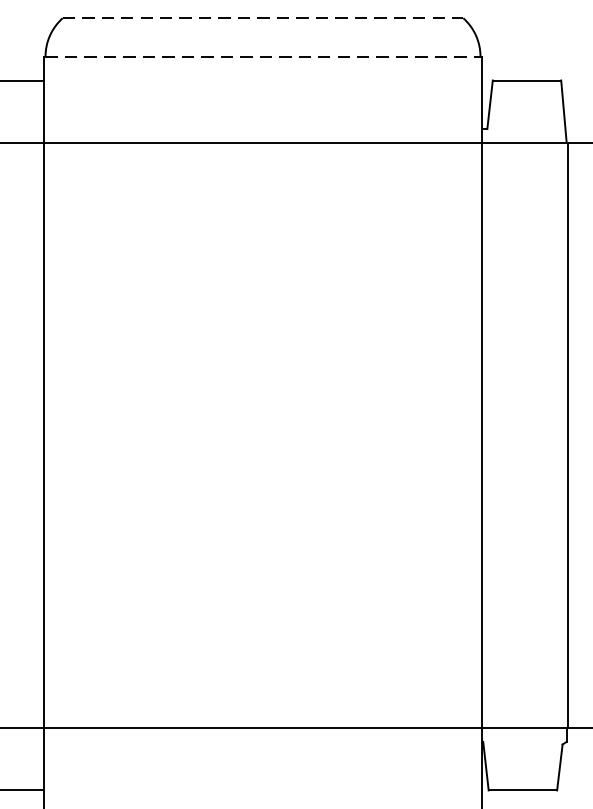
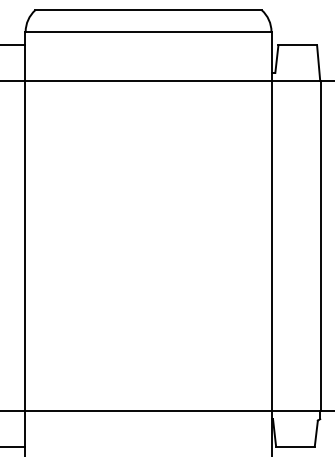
line: (264, 18) -> (149, 10), dashed -> solid
line: (262, 55) -> (148, 31), dashed -> solid

